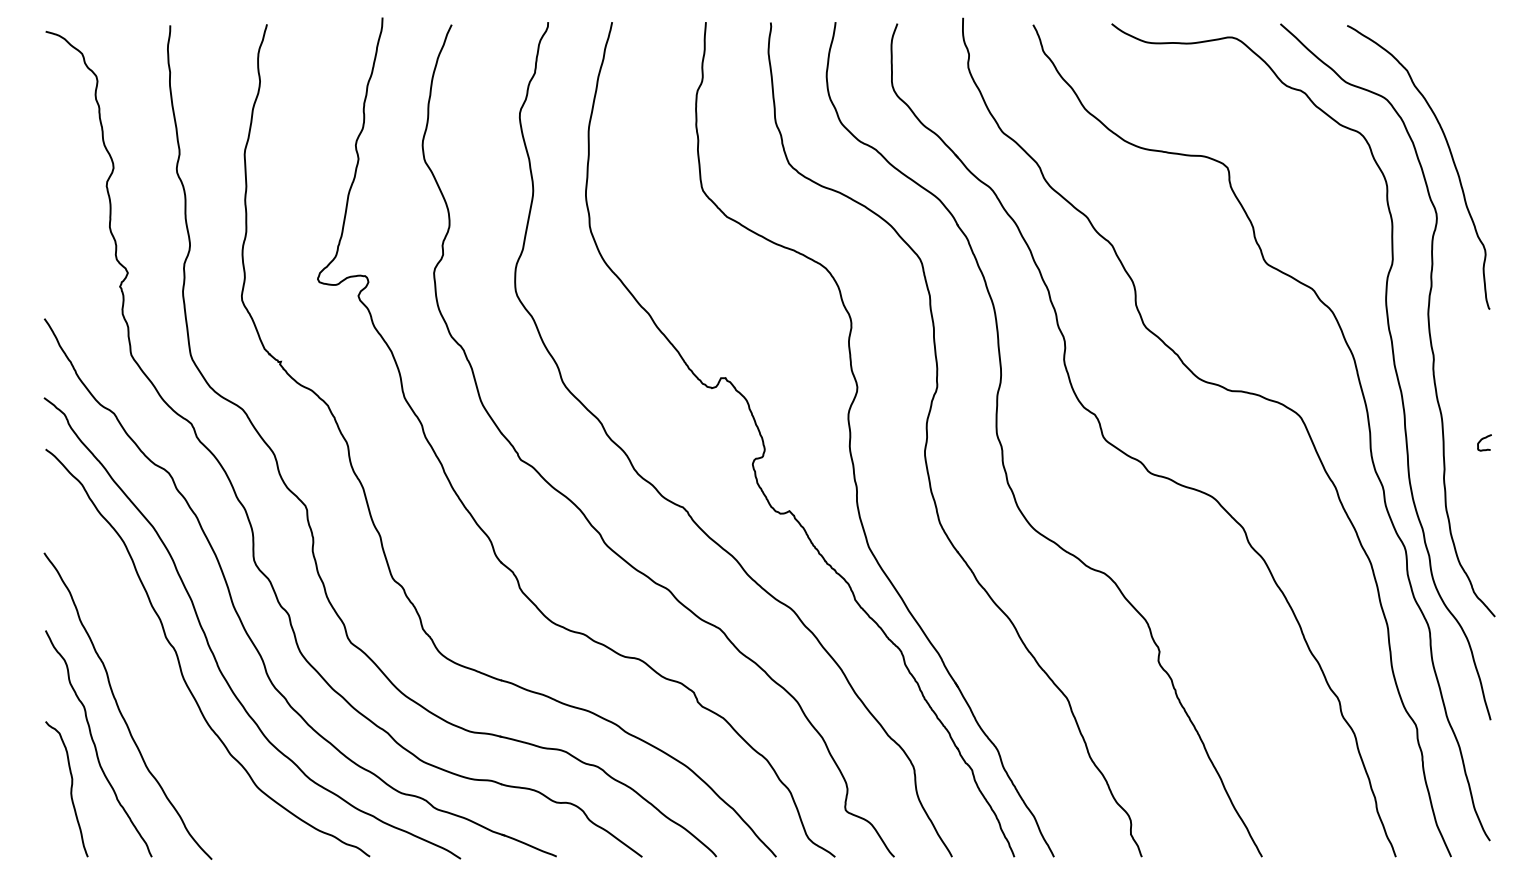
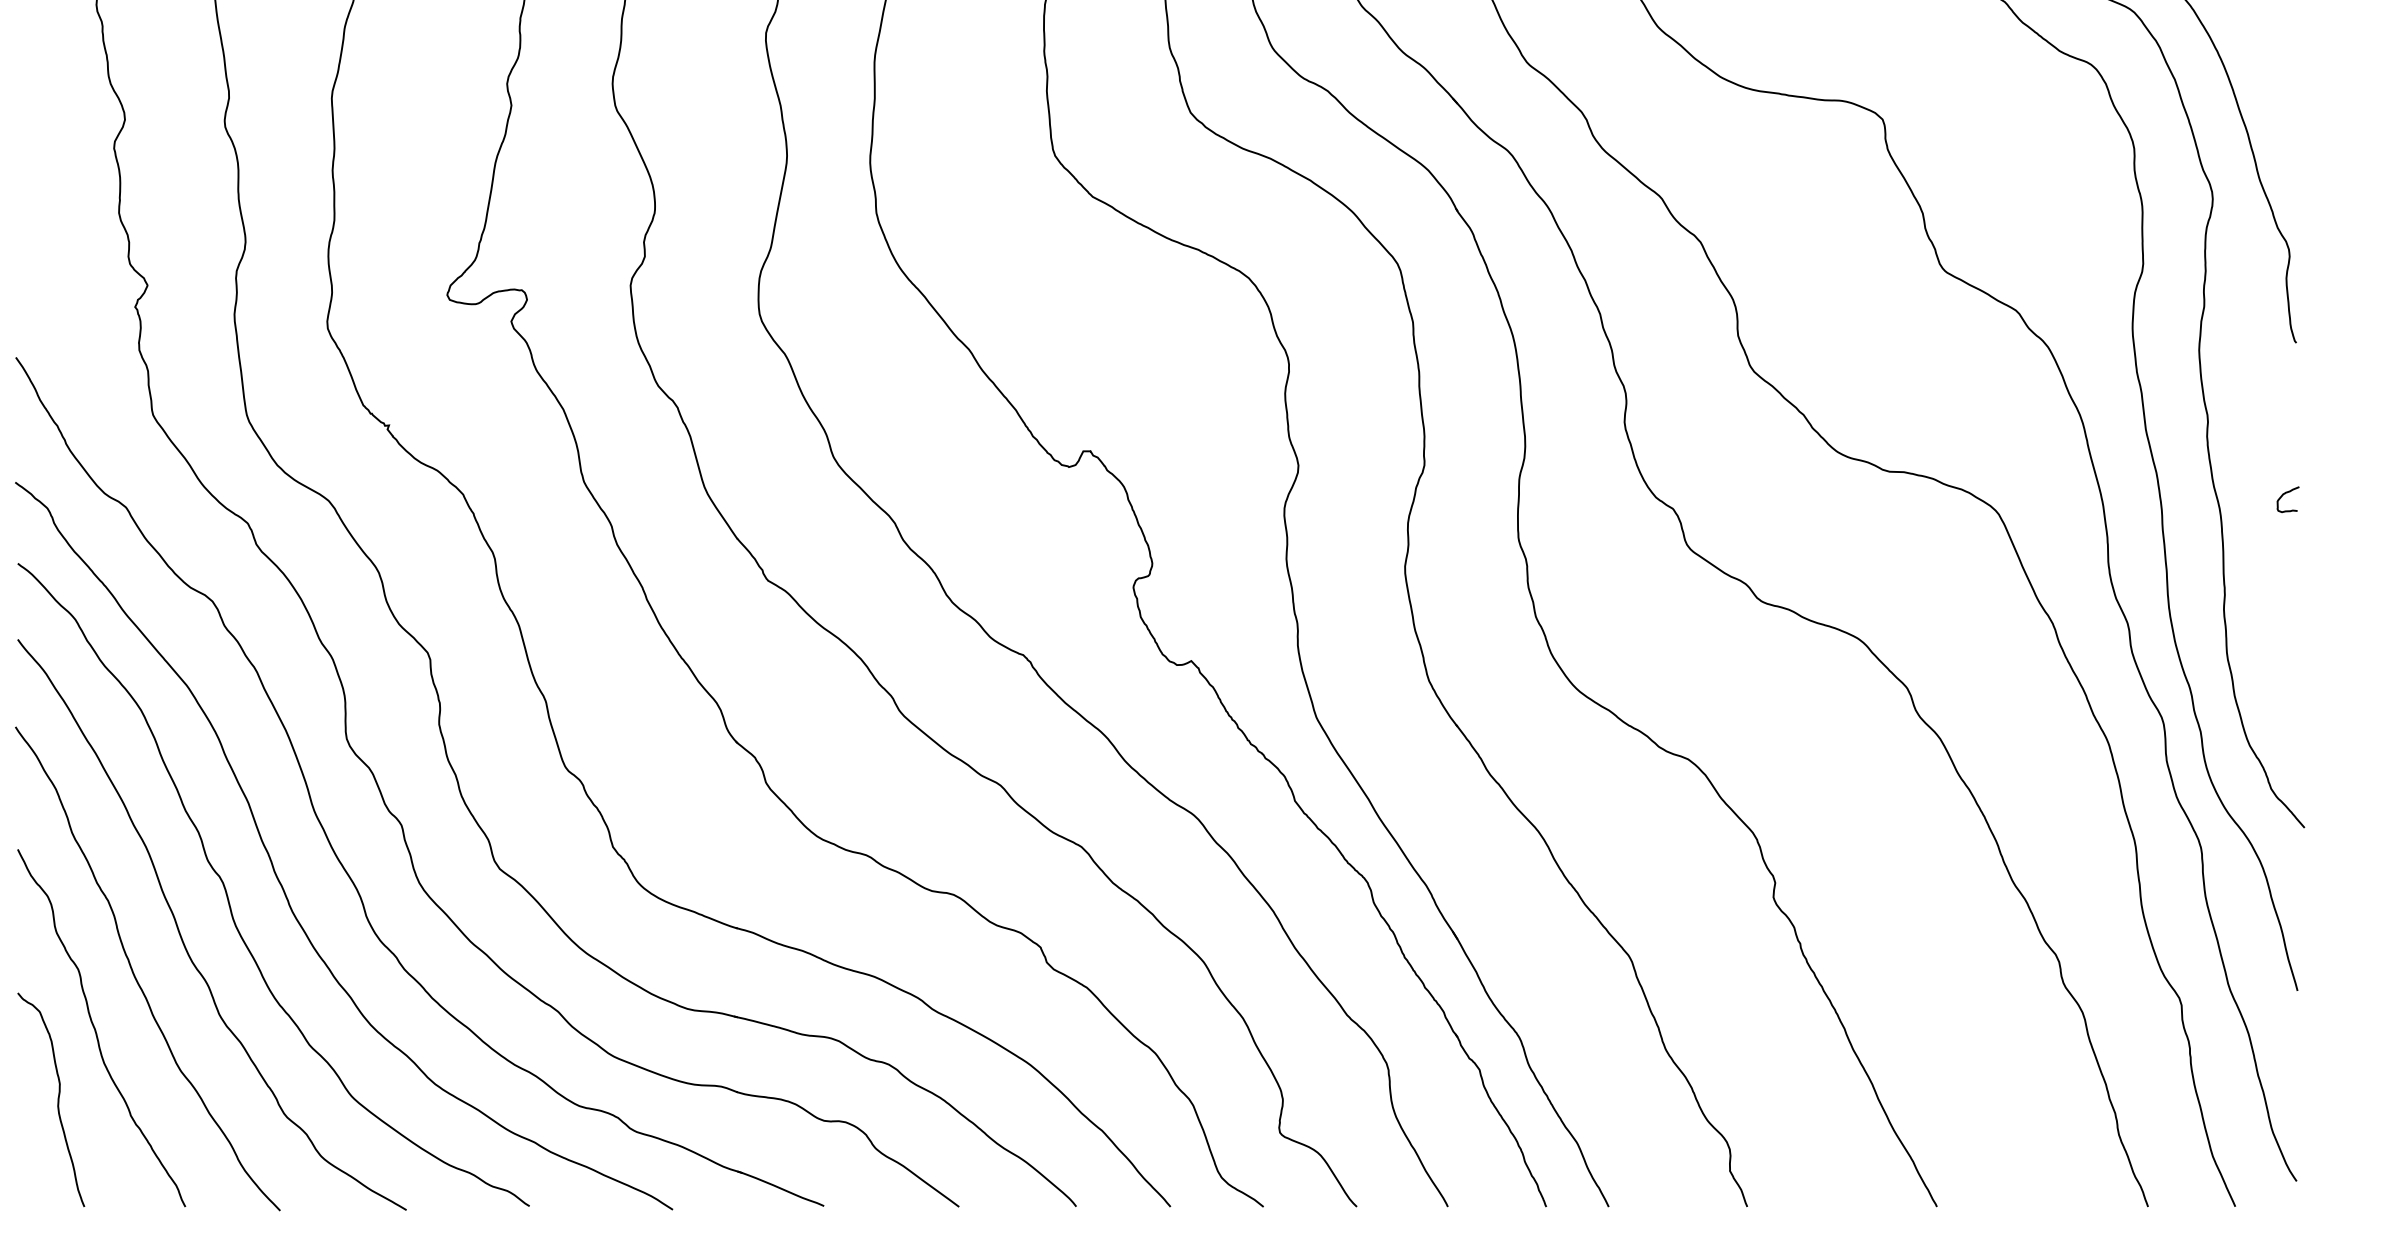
curve: (1483, 439) -> (2286, 494), moved
curve: (149, 683) -> (181, 932), added

